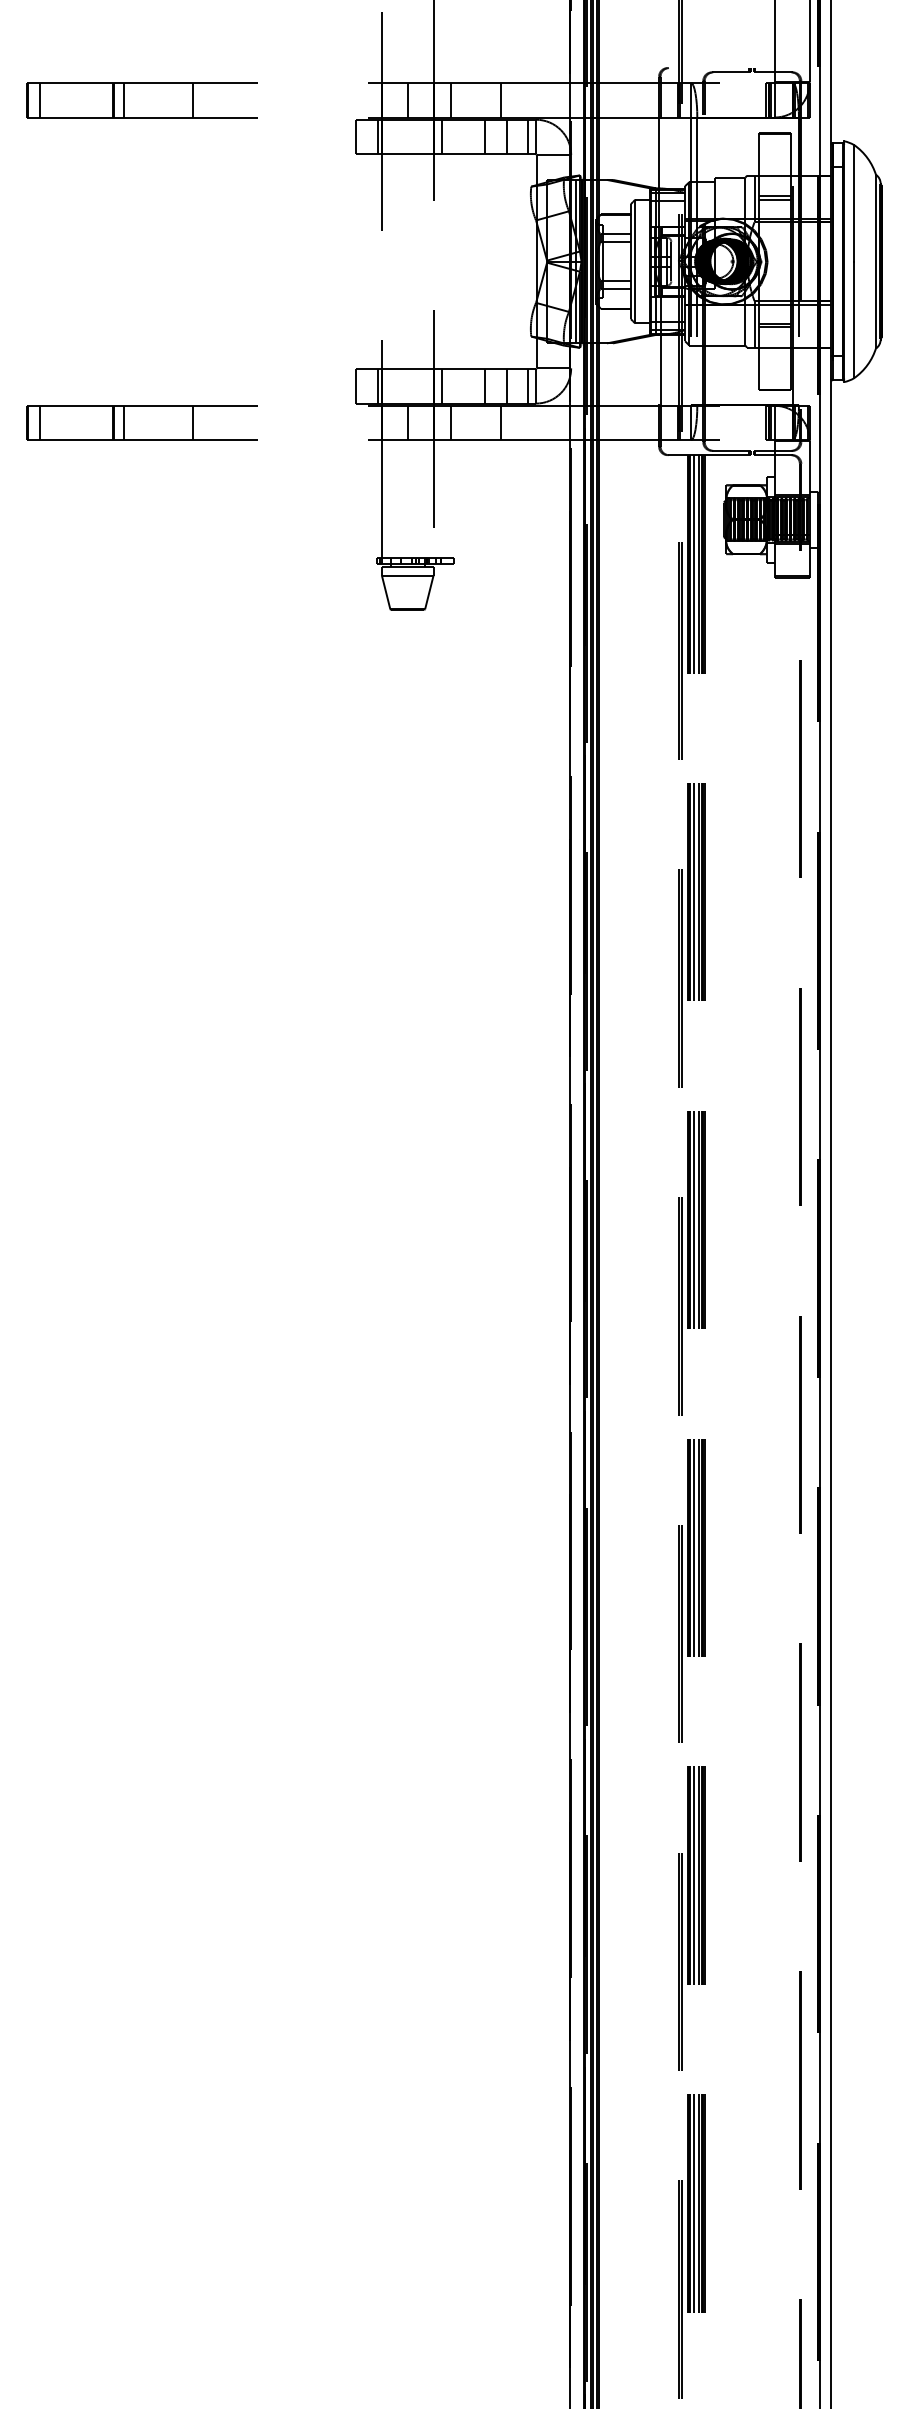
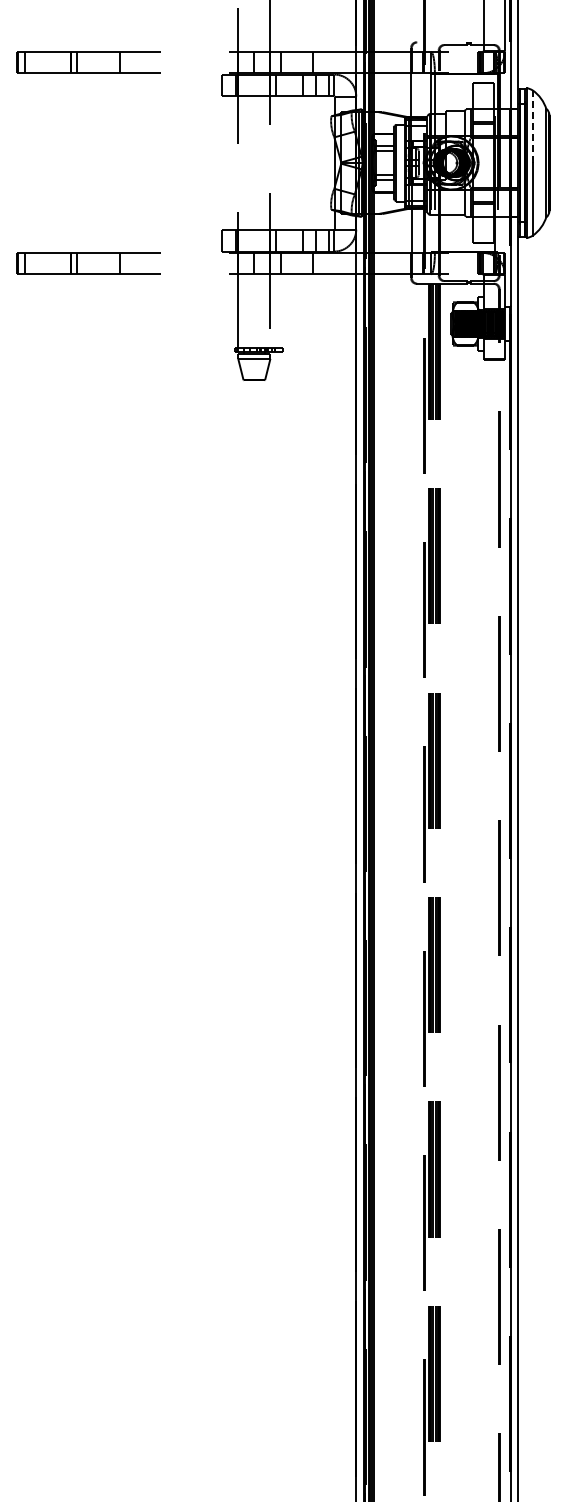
line: (853, 202) -> (532, 126), solid -> dashed

